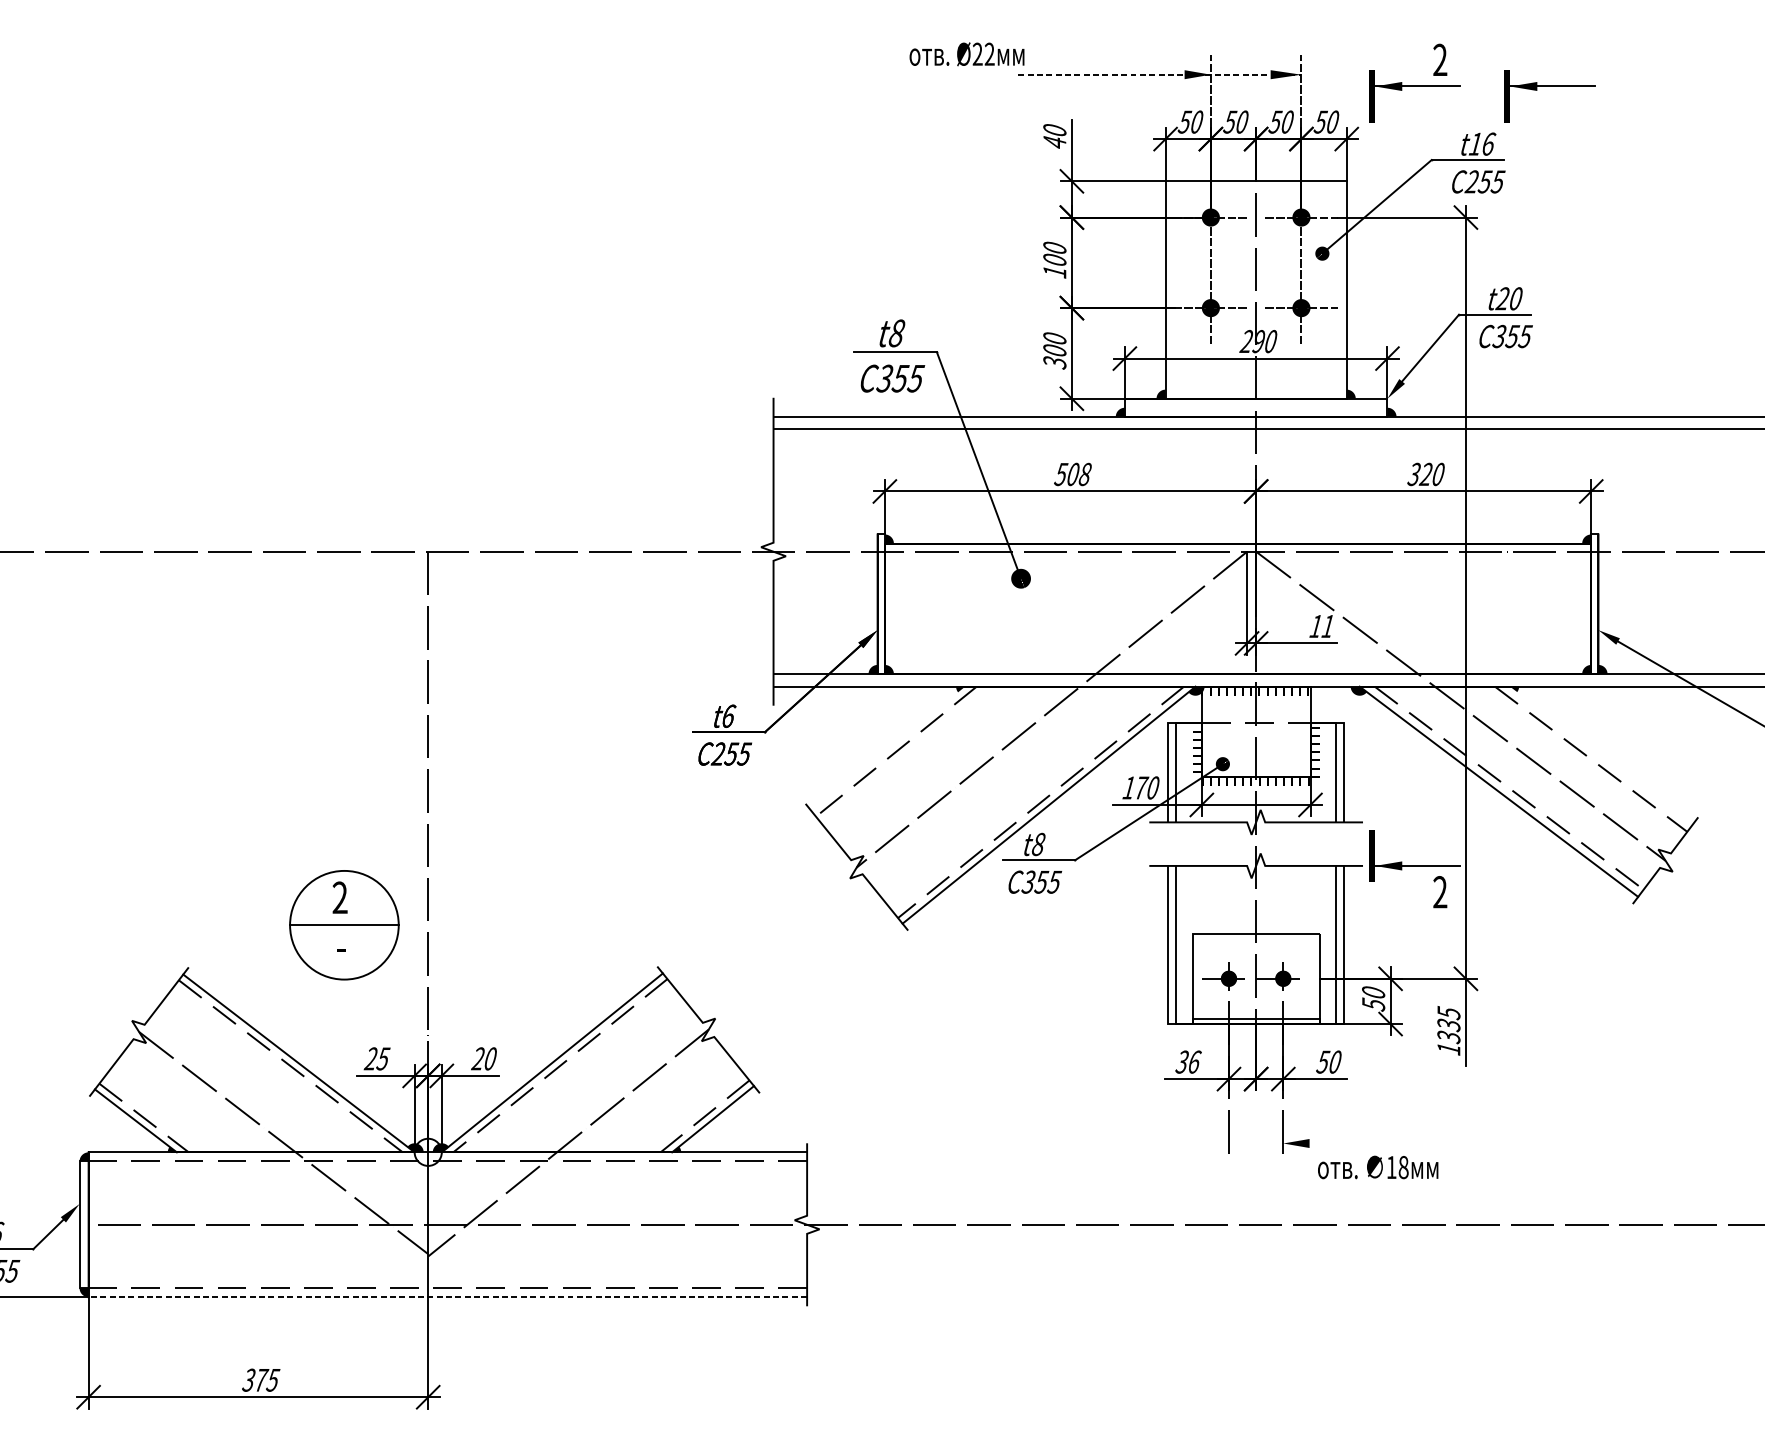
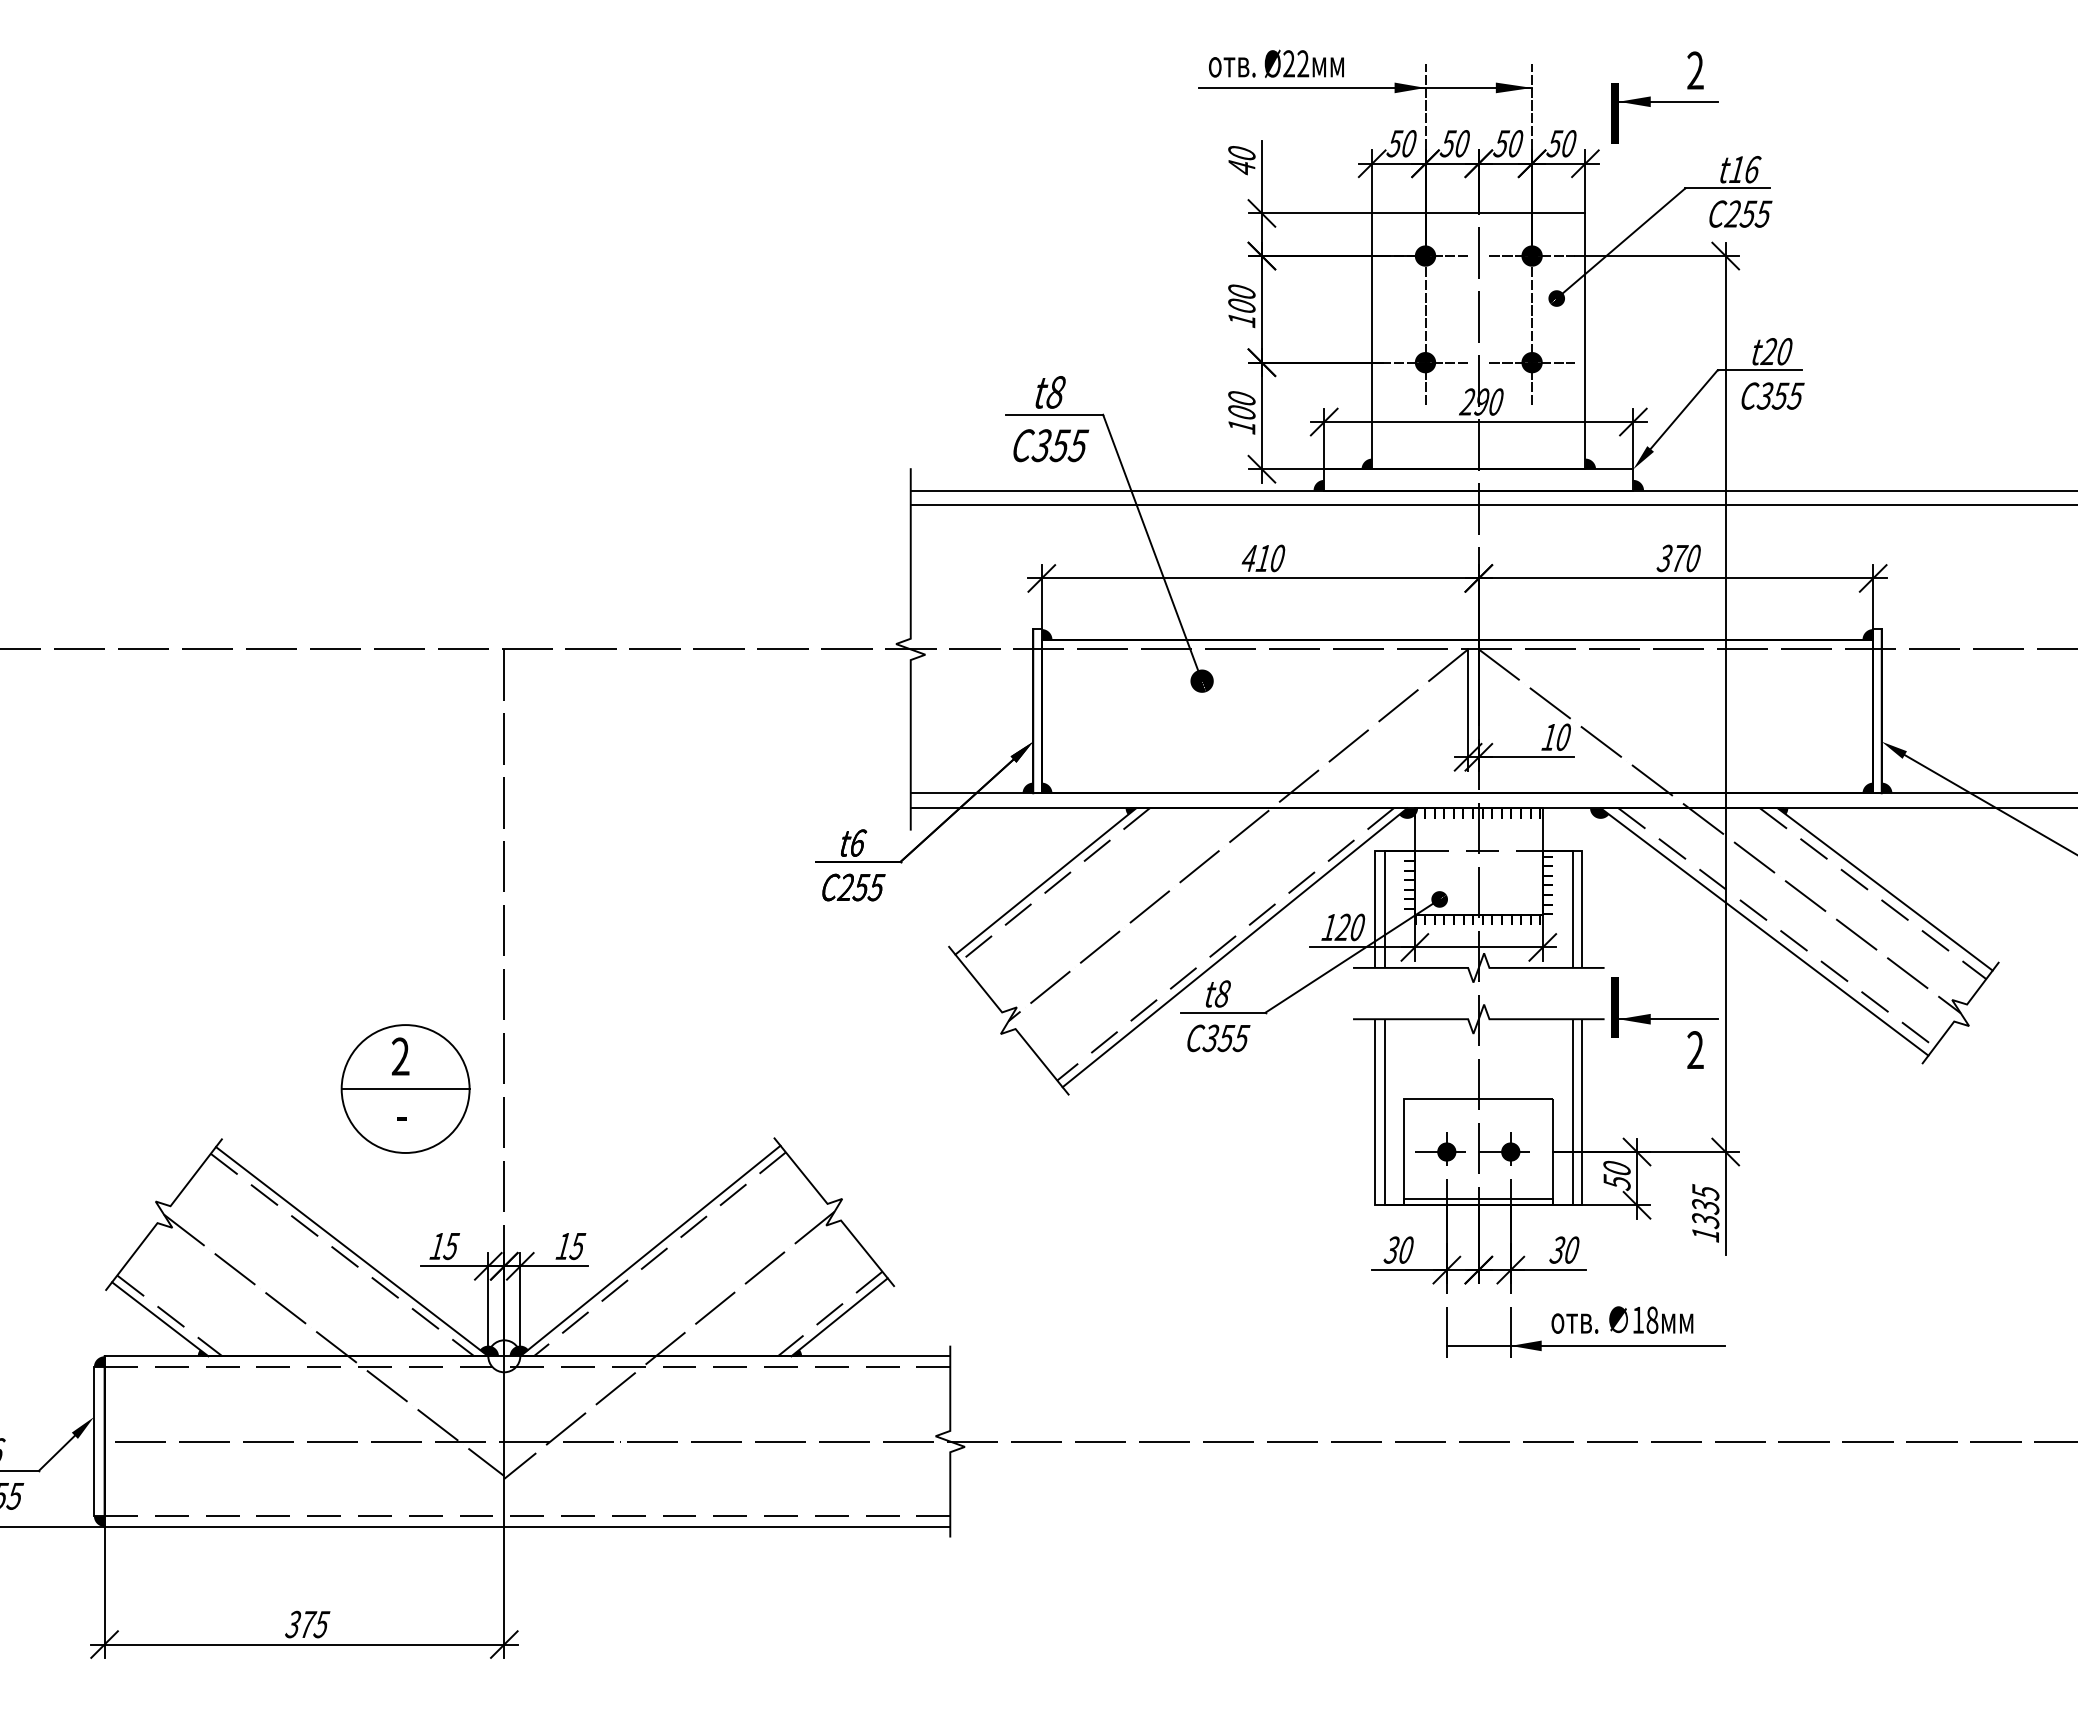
text: (967, 53) -> (1276, 63), moved
line: (1159, 74) -> (1365, 87), dashed -> solid
part: (1549, 87) -> (1823, 102), removed
text: (1054, 363) -> (1241, 427), 300 -> 100
text: (1426, 473) -> (1679, 557), 320 -> 370
text: (1072, 474) -> (1262, 558), 508 -> 410
text: (1327, 625) -> (1562, 736), 11 -> 10
line: (888, 748) -> (1045, 881), added
line: (1600, 755) -> (1884, 889), added
text: (1141, 787) -> (1343, 926), 170 -> 120
text: (370, 1058) -> (436, 1245), 25 -> 15
text: (484, 1058) -> (570, 1245), 20 -> 15
text: (1194, 1061) -> (1406, 1249), 36 -> 30
text: (1323, 1061) -> (1557, 1249), 50 -> 30
line: (1346, 1143) -> (1585, 1345), added
text: (1378, 1166) -> (1622, 1319), moved
line: (447, 1296) -> (527, 1526), dashed -> solid

